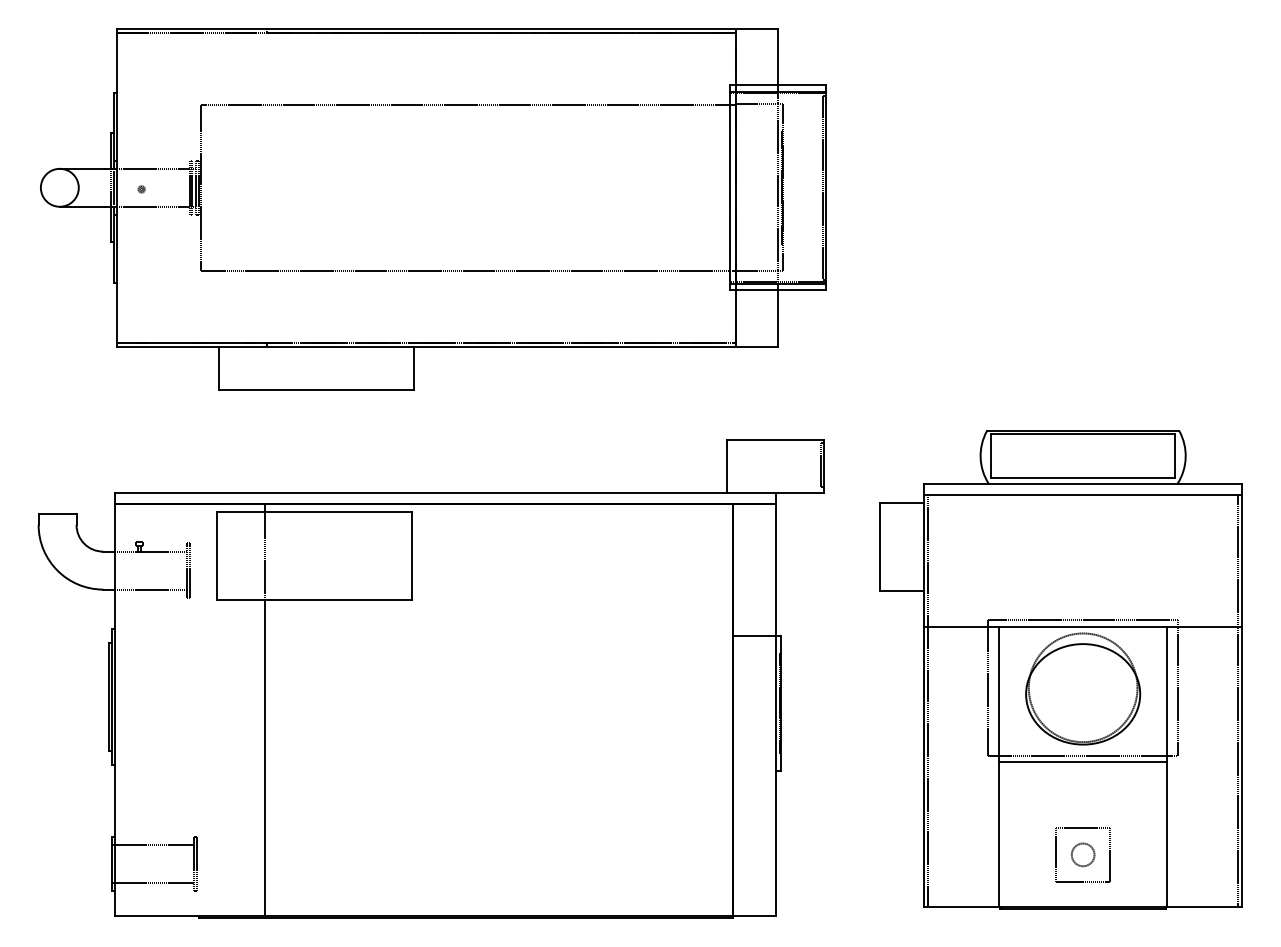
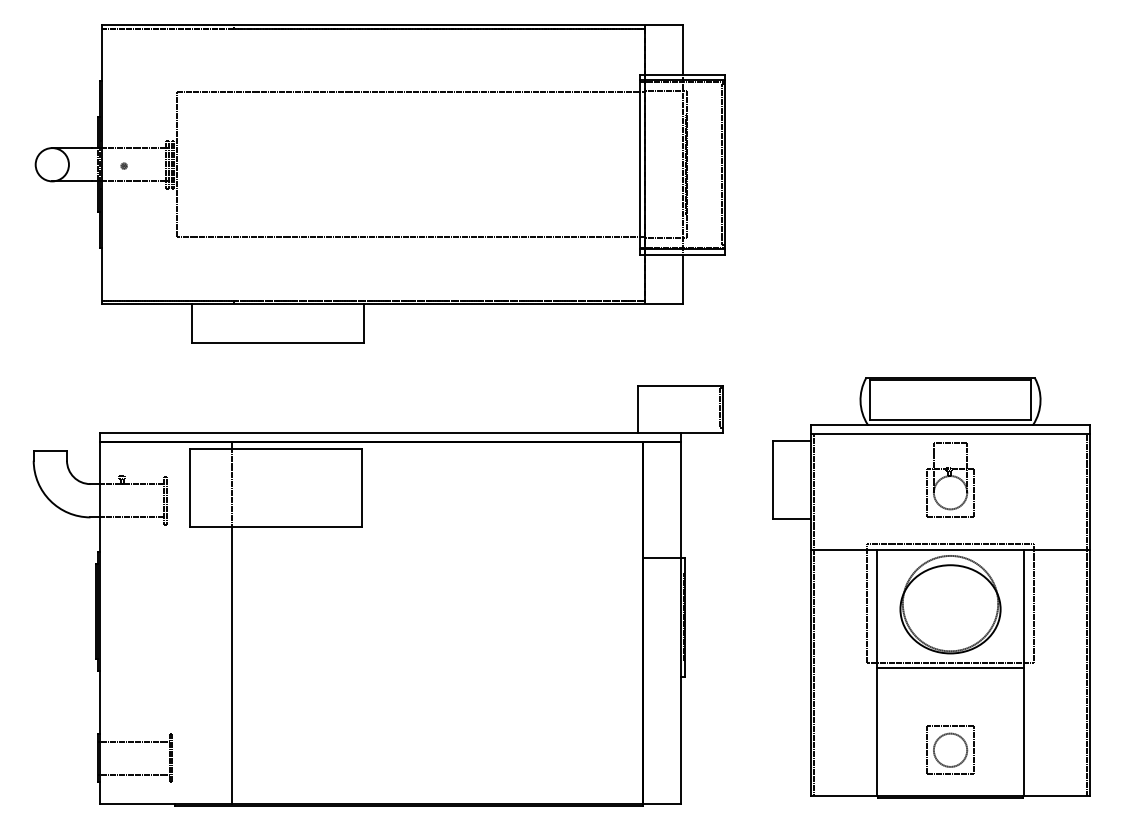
part: (1083, 546) -> (950, 479), added
circle: (1083, 854) -> (950, 749), size x1.67

